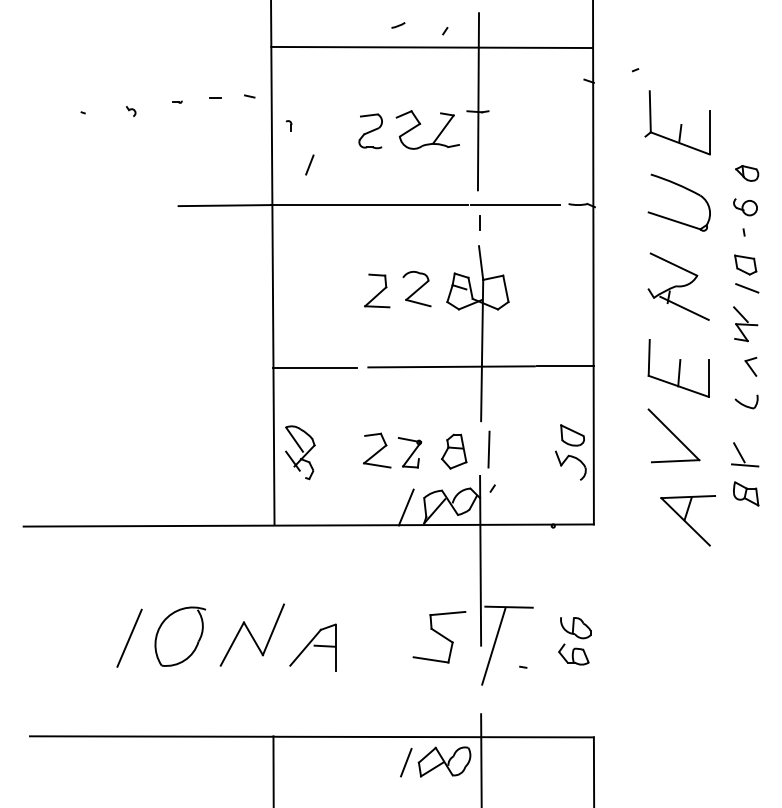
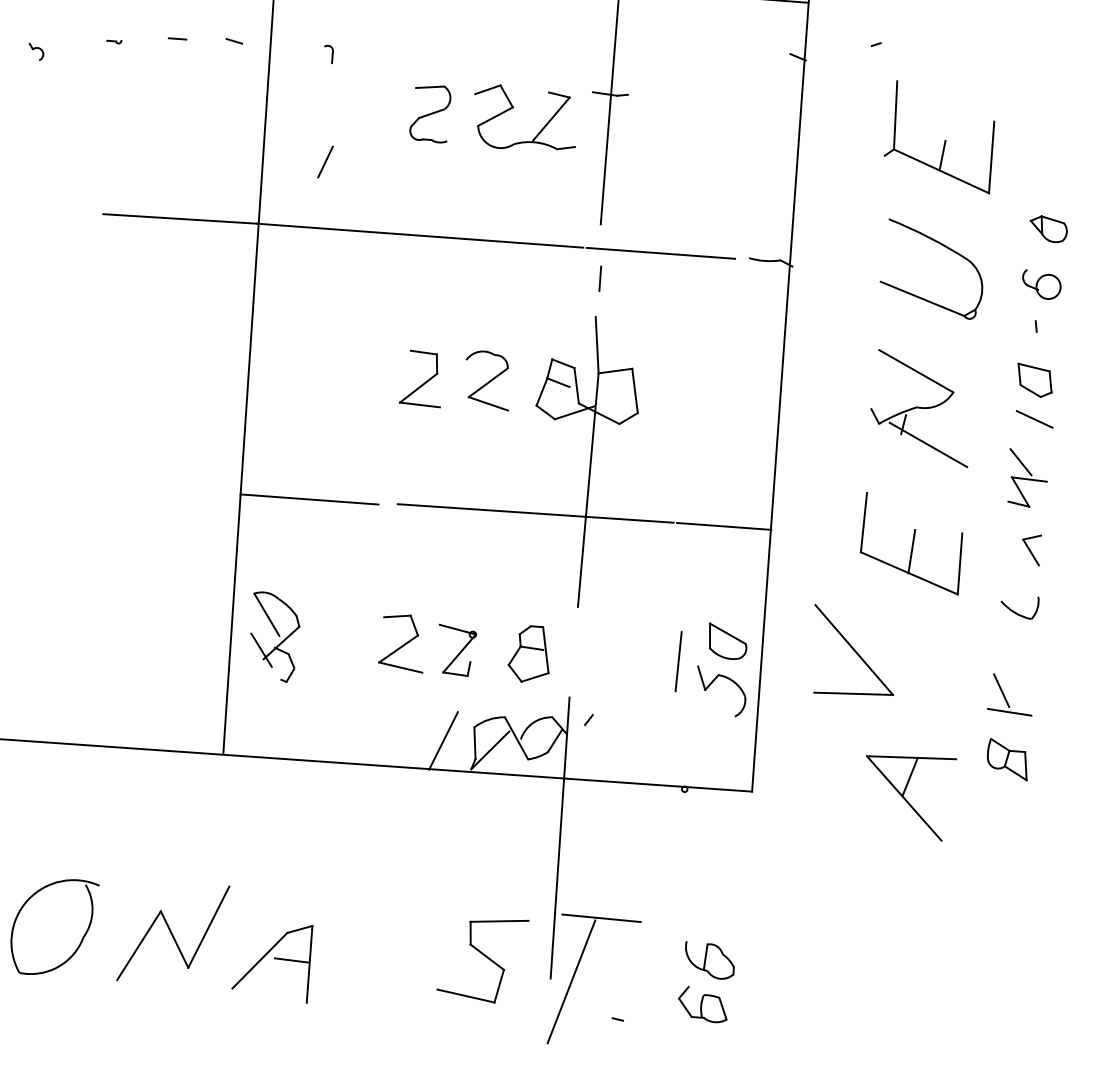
part: (288, 125) -> (327, 53), moved
part: (673, 435) -> (853, 650), moved
line: (488, 449) -> (677, 661), moved

